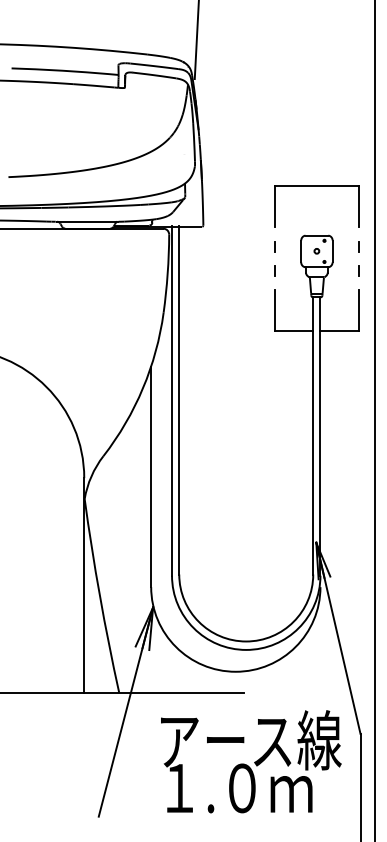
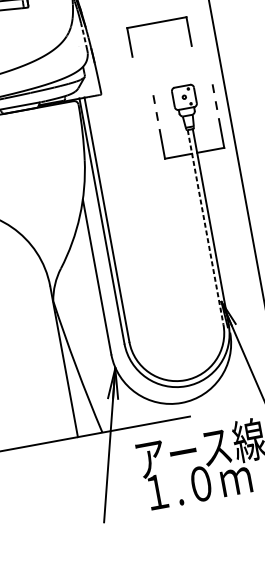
line: (194, 142) -> (84, 36), solid -> dashed
part: (316, 186) -> (156, 22), moved
line: (313, 435) -> (205, 227), solid -> dashed

